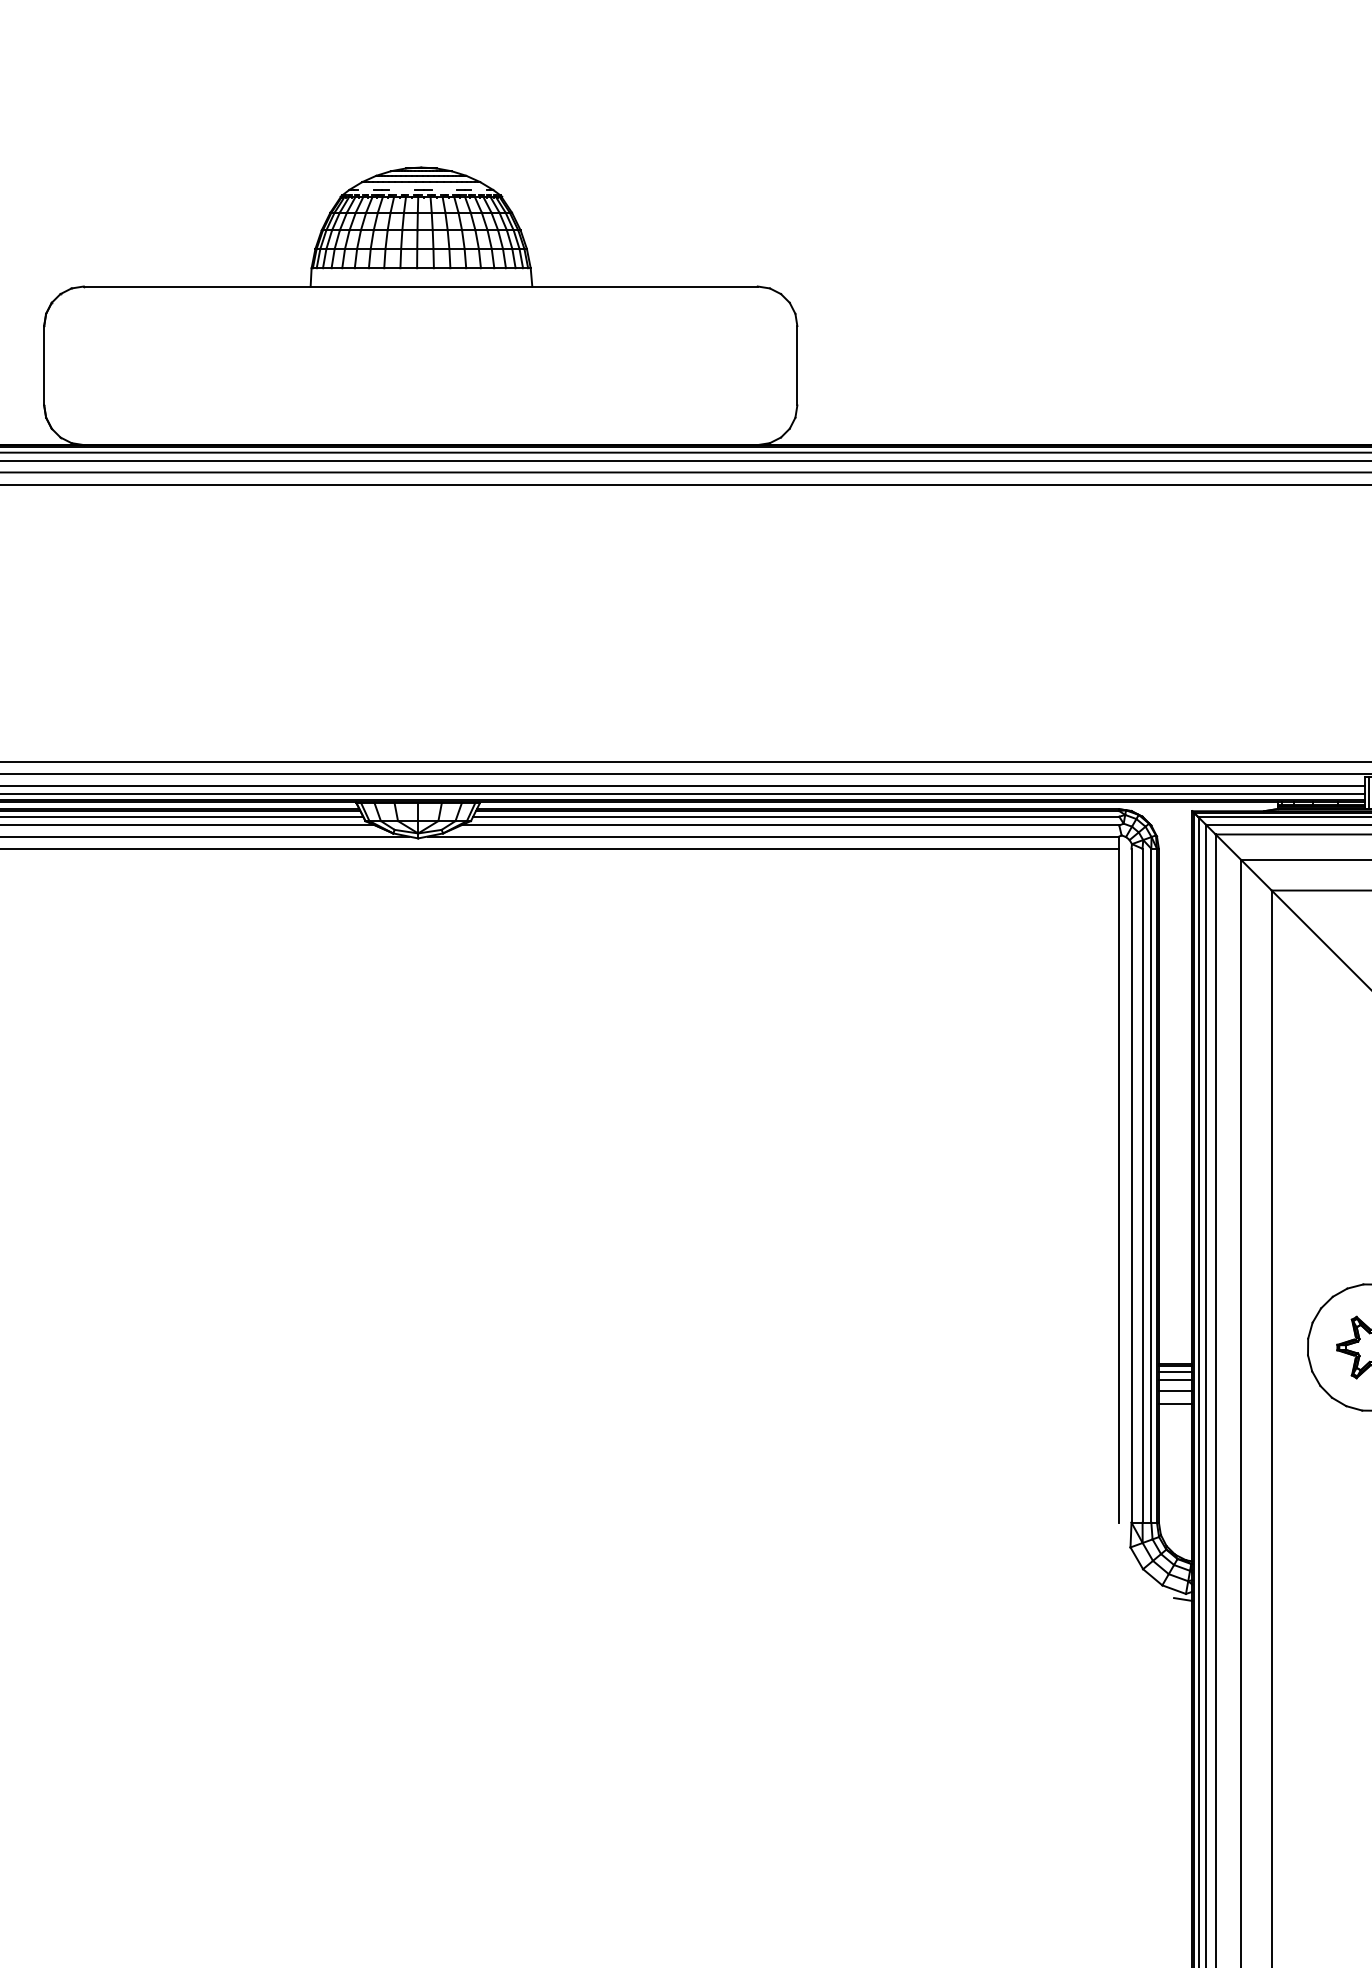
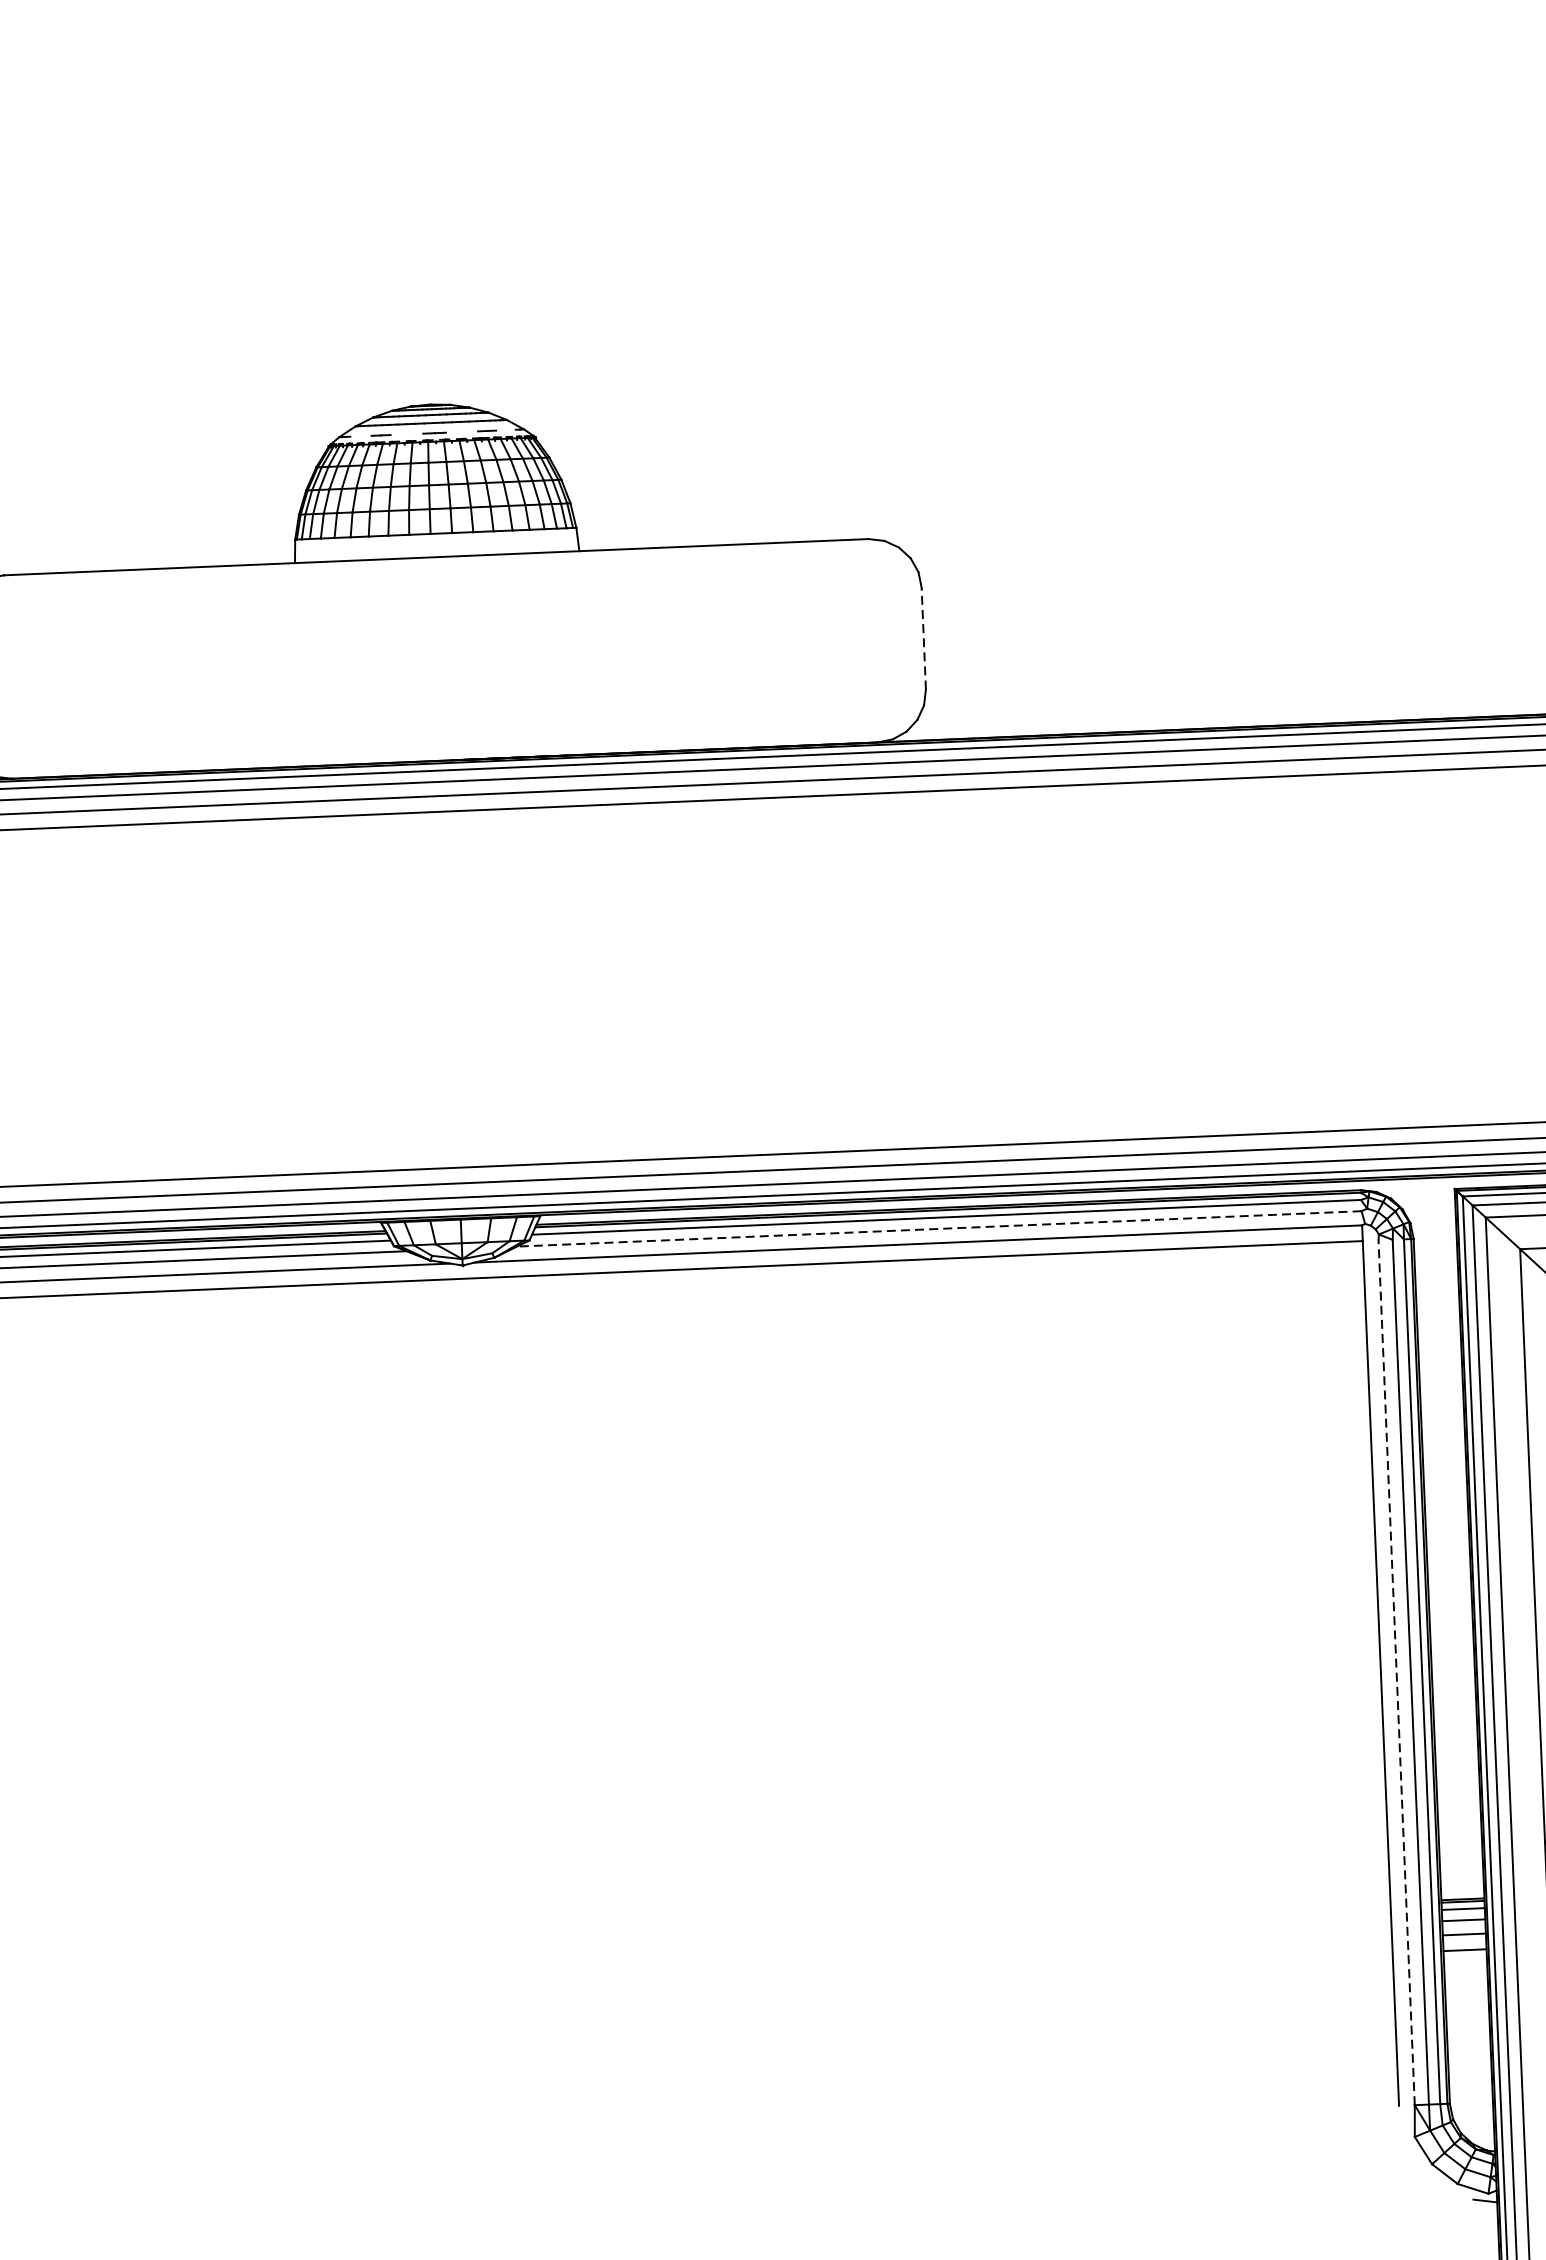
line: (797, 365) -> (923, 638), solid -> dashed
line: (789, 825) -> (938, 1228), solid -> dashed
line: (1131, 1185) -> (1396, 1672), solid -> dashed

